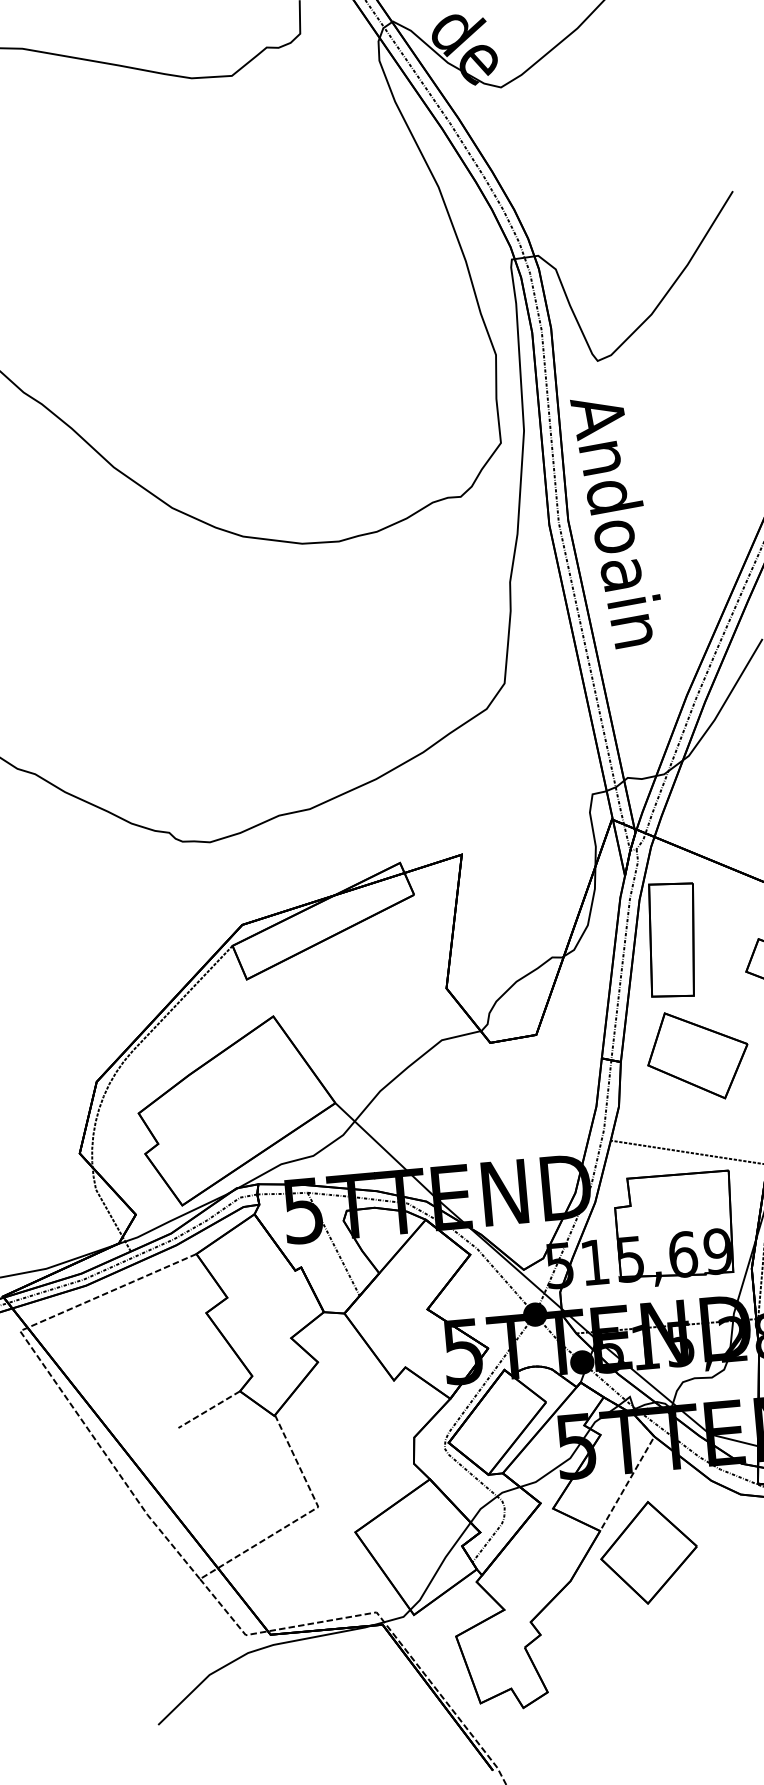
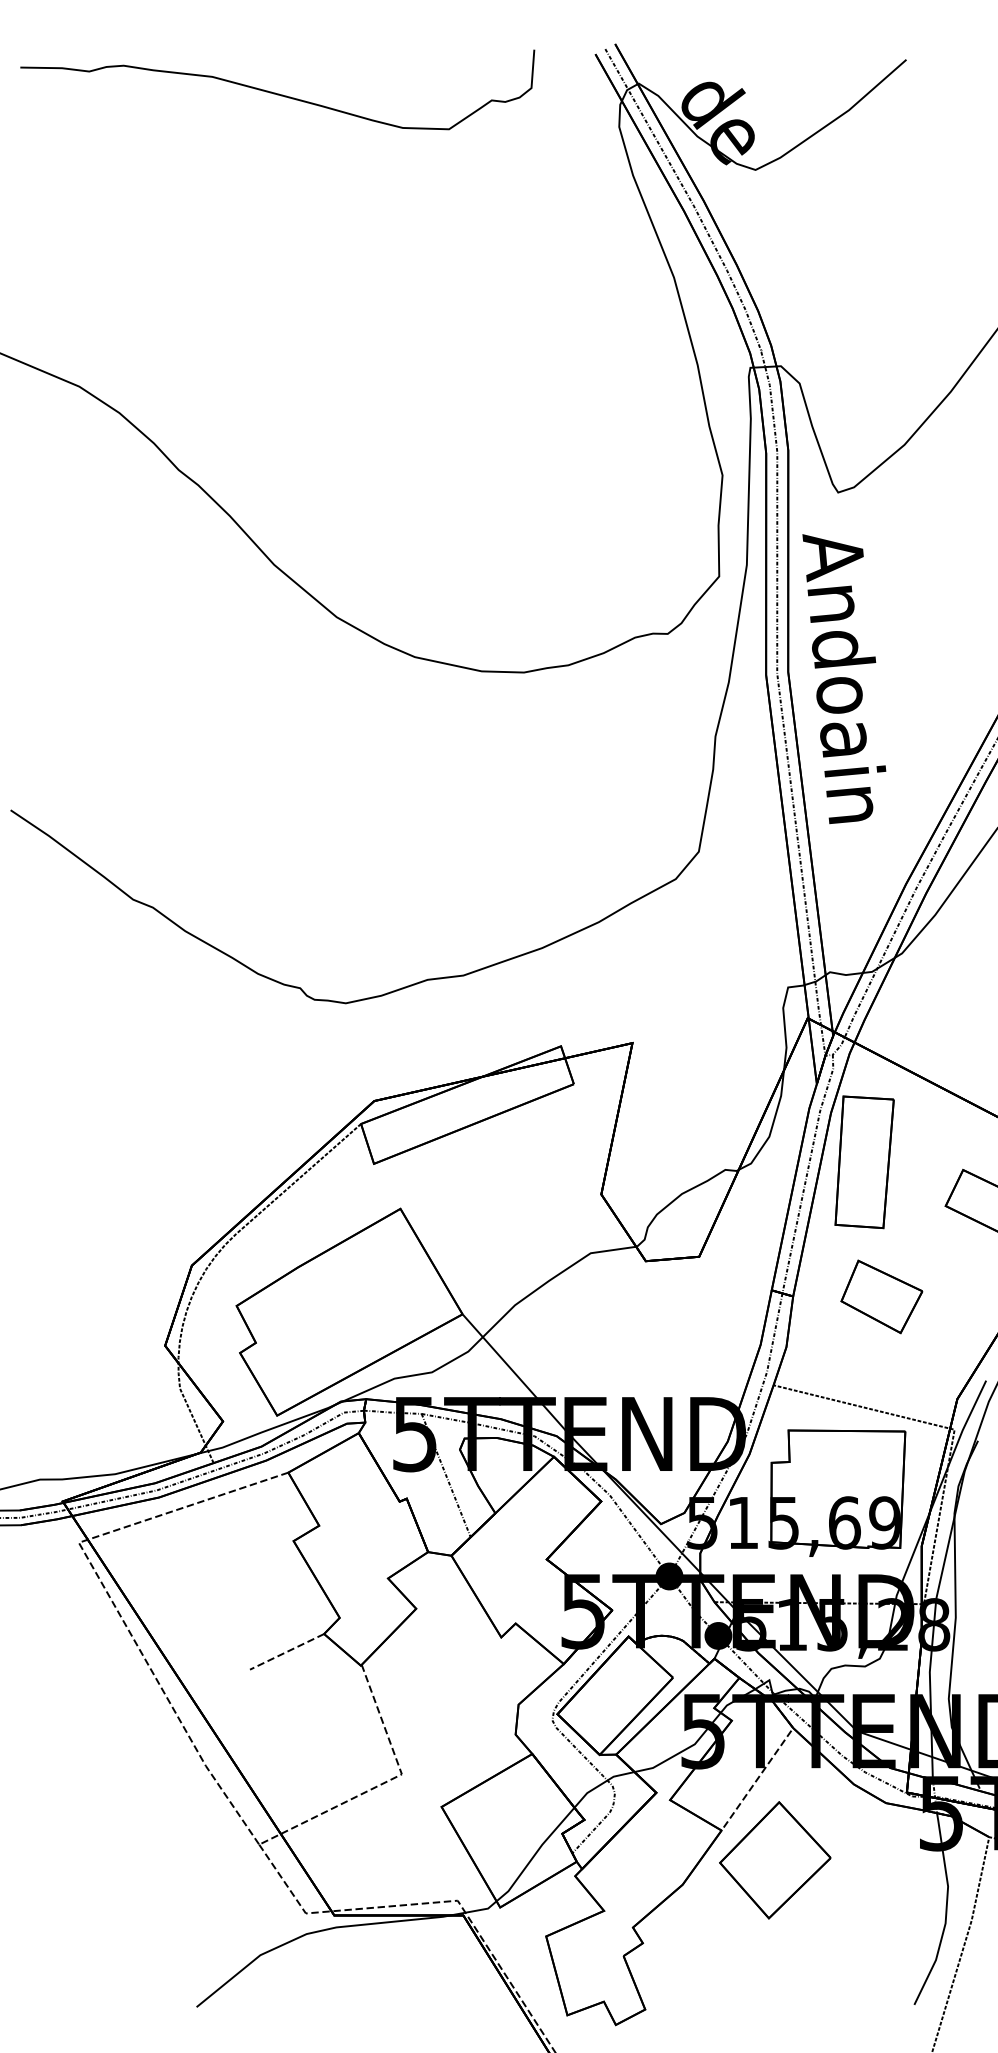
part: (697, 1055) -> (881, 1296), size x0.7

